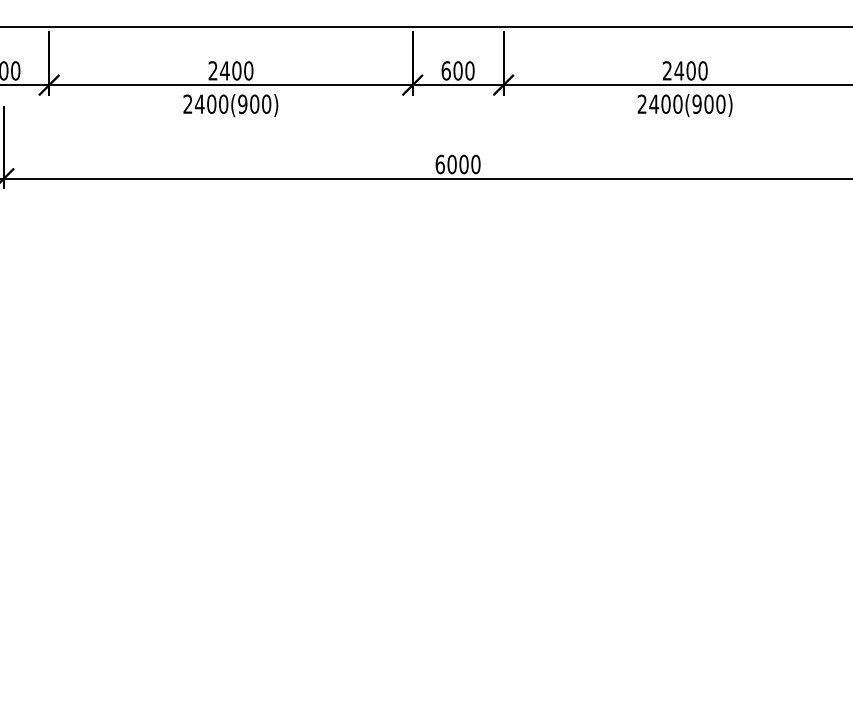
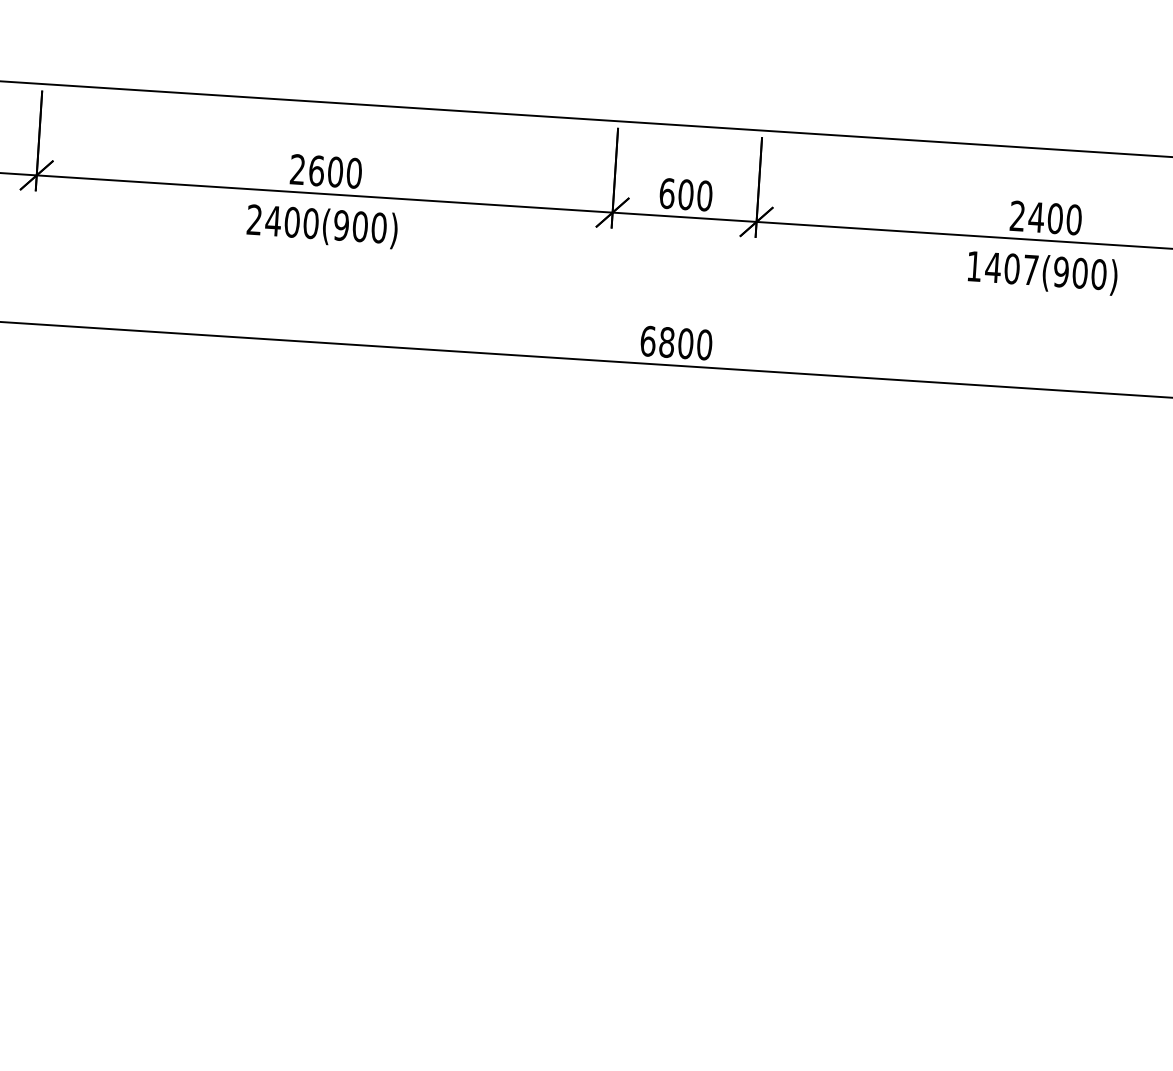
text: (224, 70) -> (315, 170), 2400 -> 2600
text: (659, 103) -> (1001, 267), 2400(900) -> 1407(900)
text: (451, 164) -> (665, 342), 6000 -> 6800

